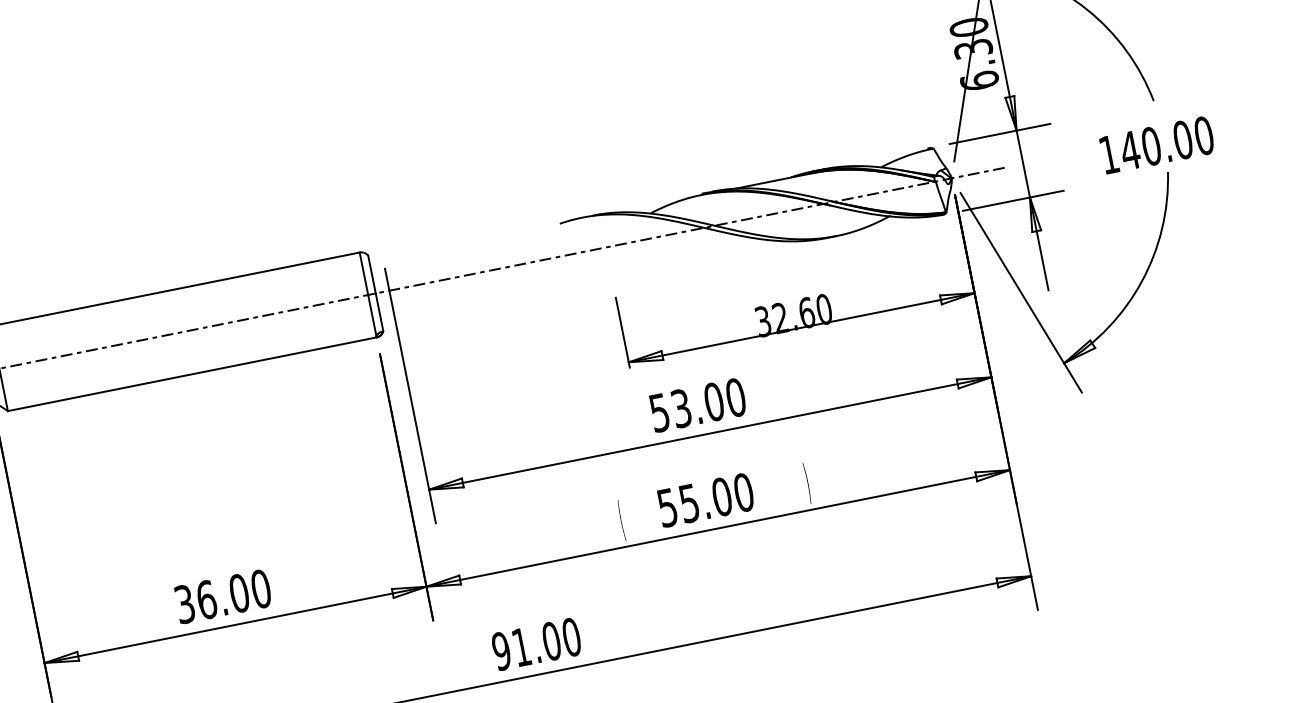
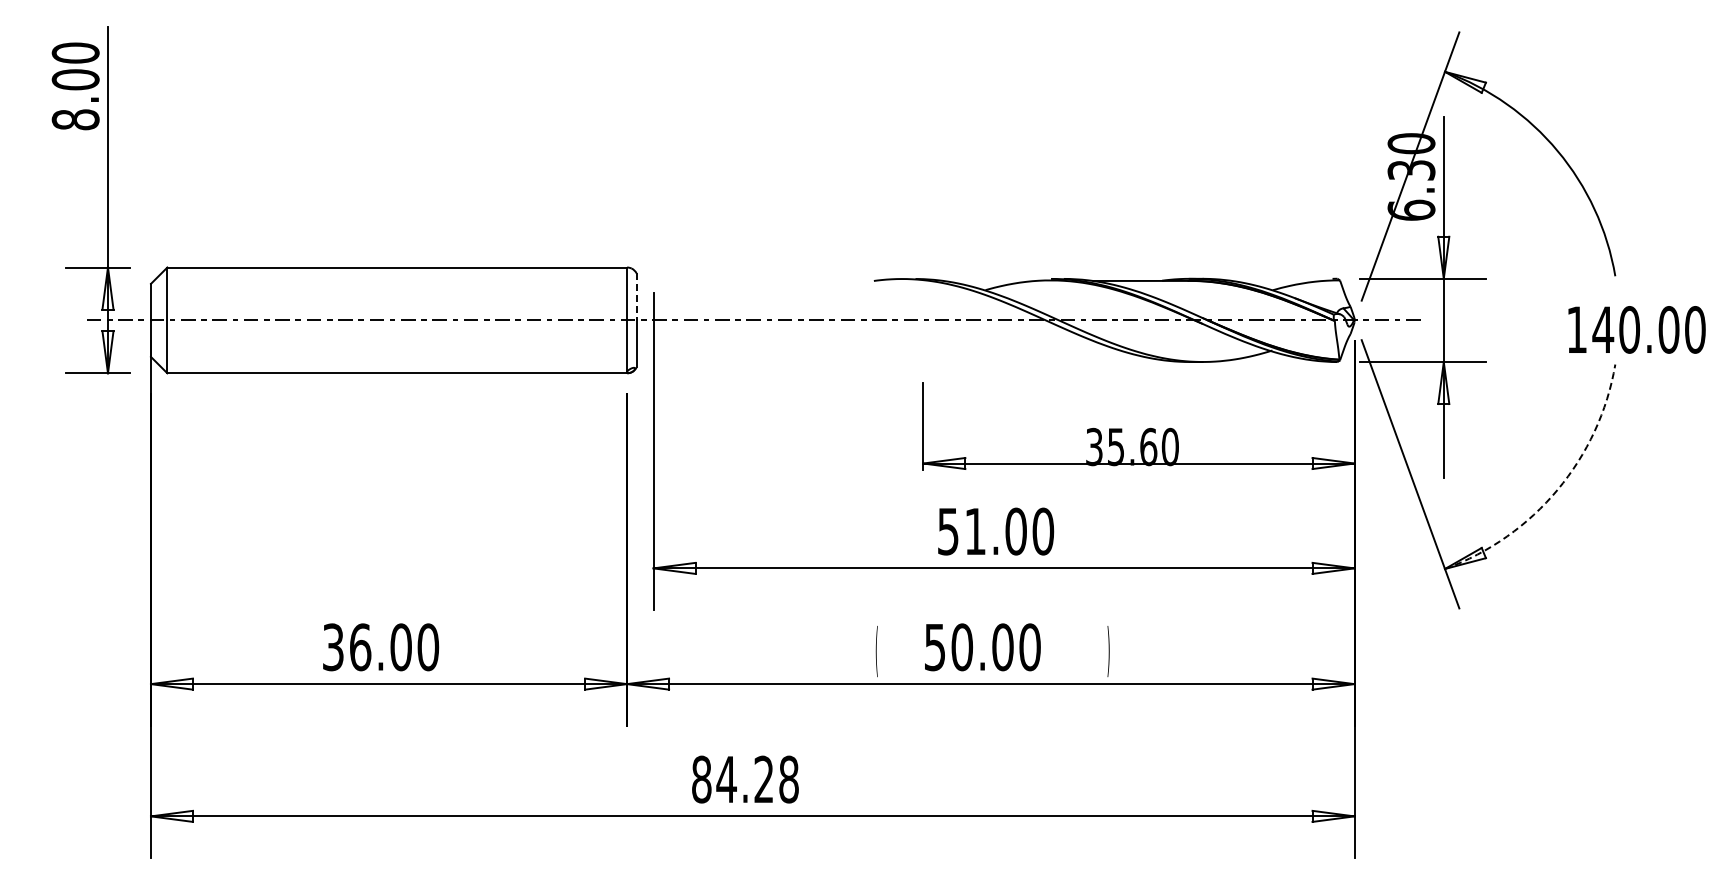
text: (1156, 144) -> (1636, 329), moved
line: (371, 274) -> (636, 296), solid -> dashed
arc: (1141, 281) -> (1557, 489), solid -> dashed
text: (780, 317) -> (1115, 446), 32.60 -> 35.60
text: (681, 408) -> (975, 531), 53.00 -> 51.00
text: (689, 503) -> (962, 647), 55.00 -> 50.00
text: (535, 644) -> (744, 779), 91.00 -> 84.28

